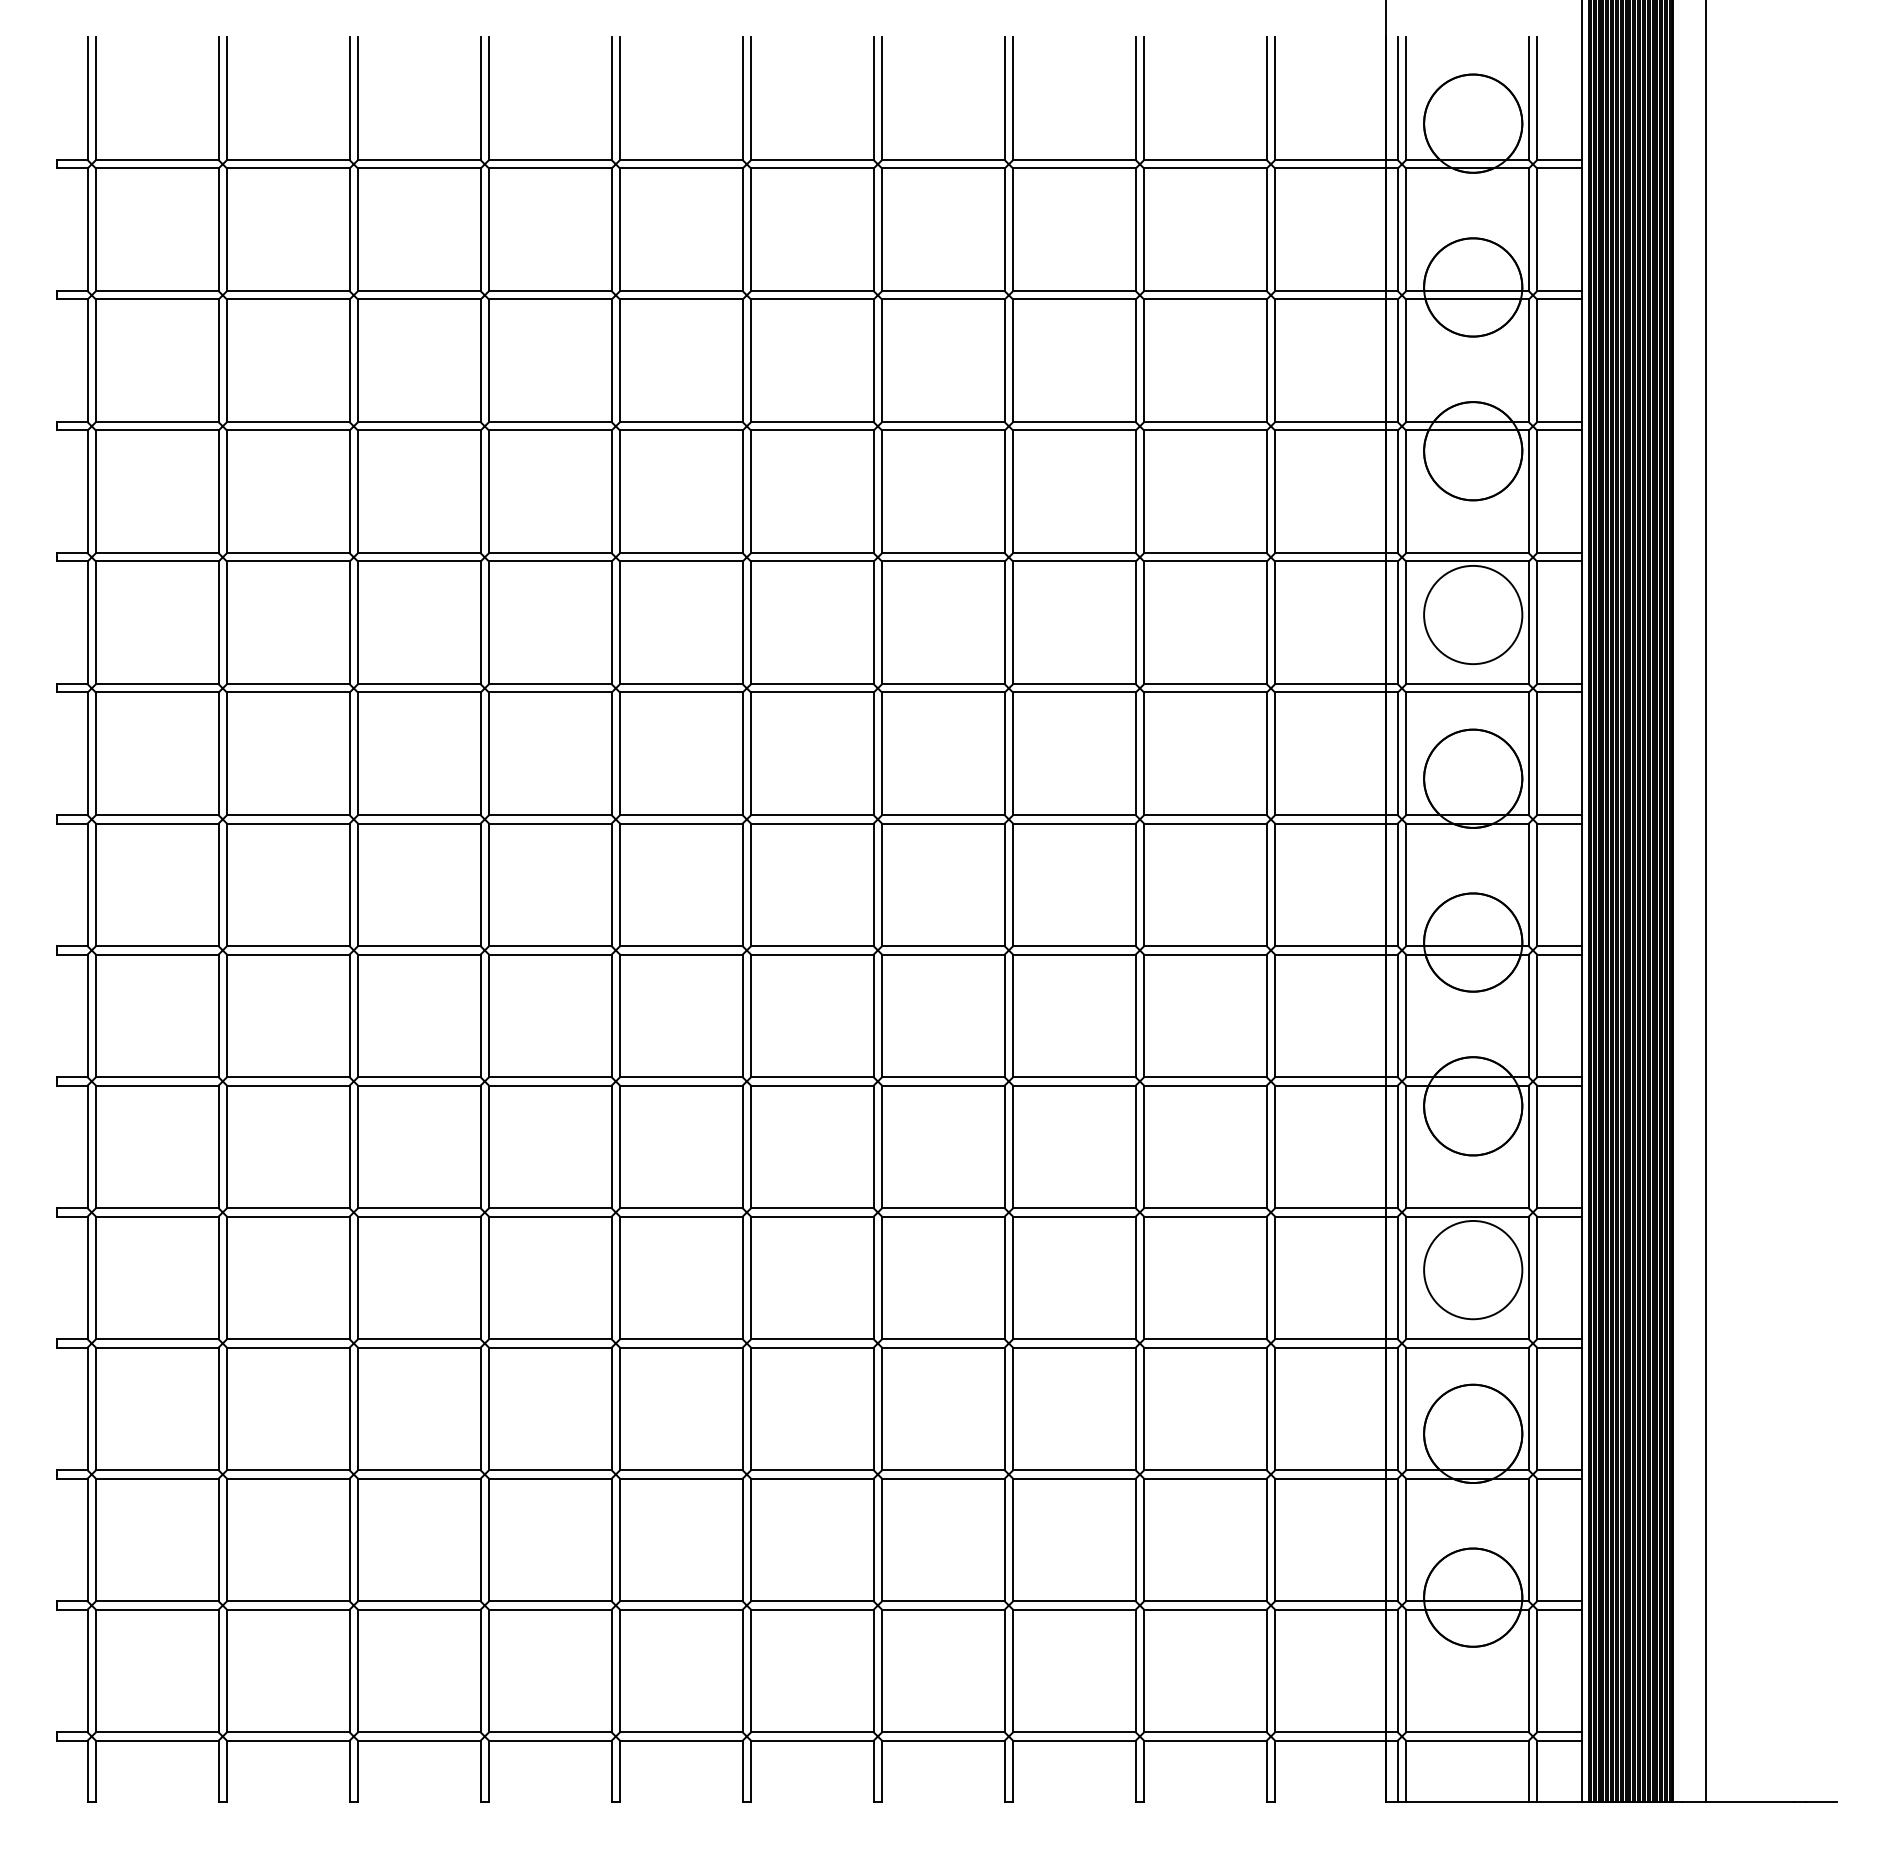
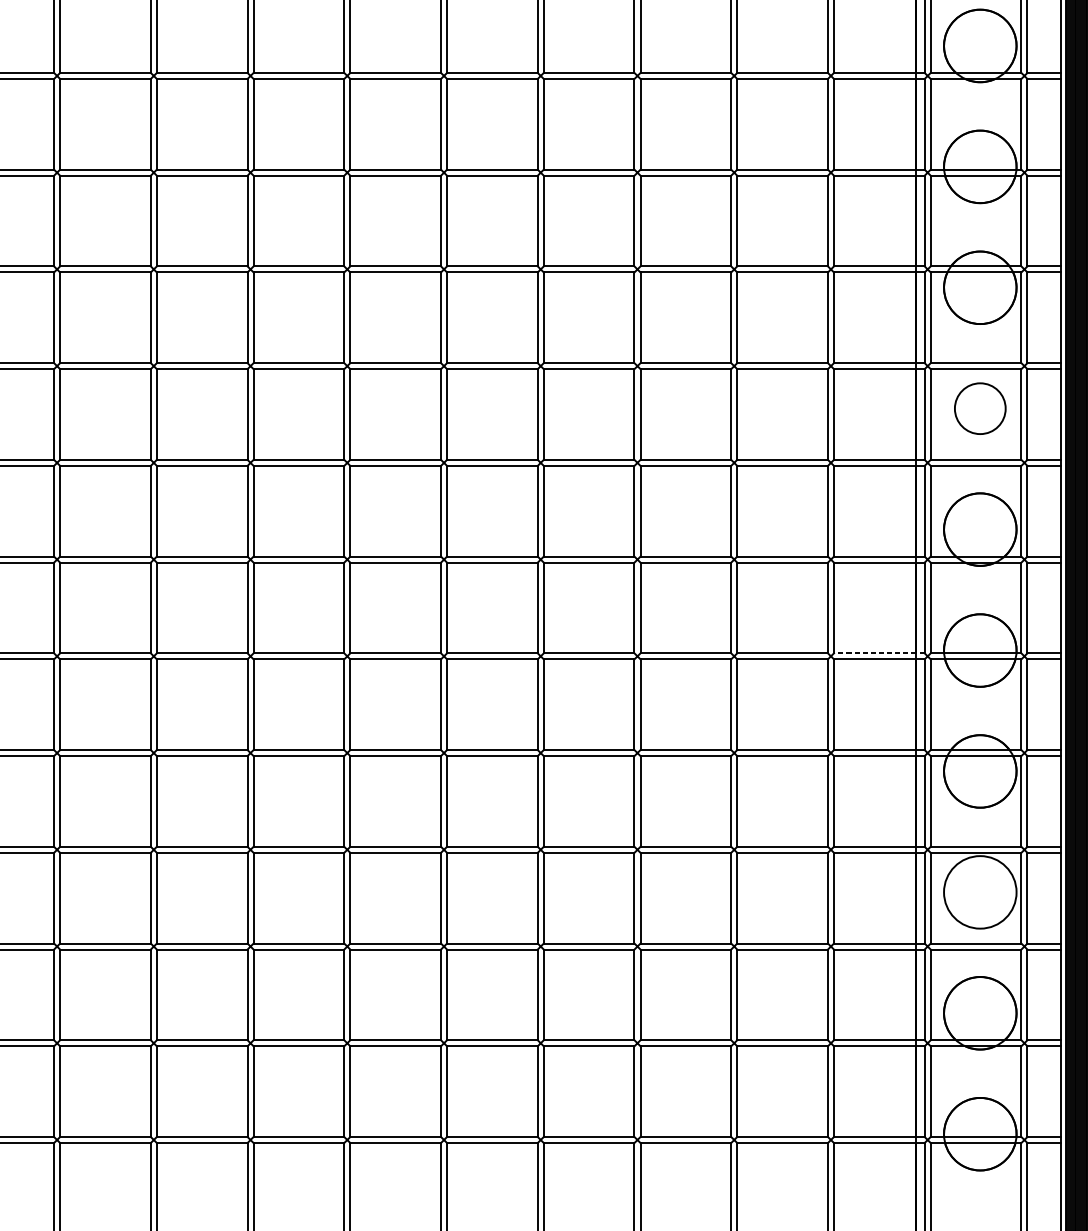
circle: (1473, 614) -> (980, 408), size x0.7
line: (1335, 946) -> (878, 653), solid -> dashed

